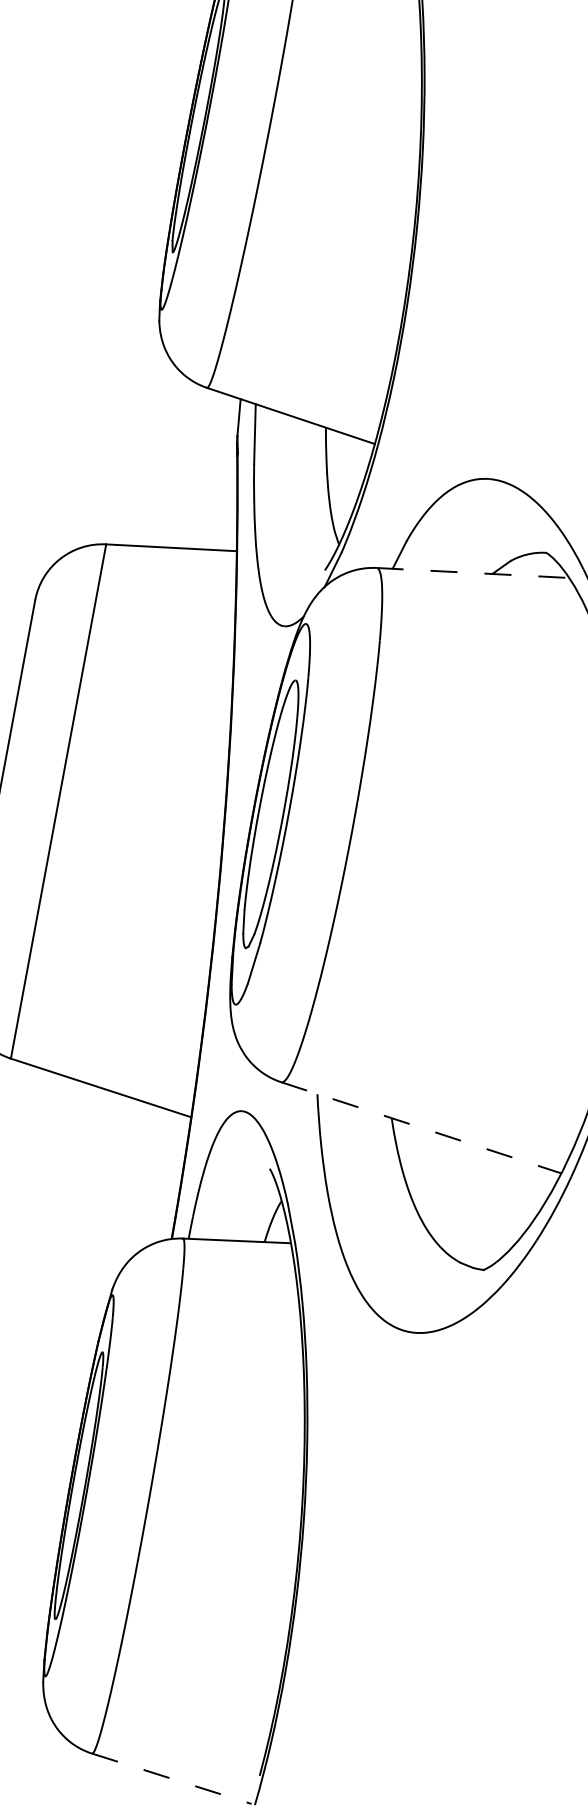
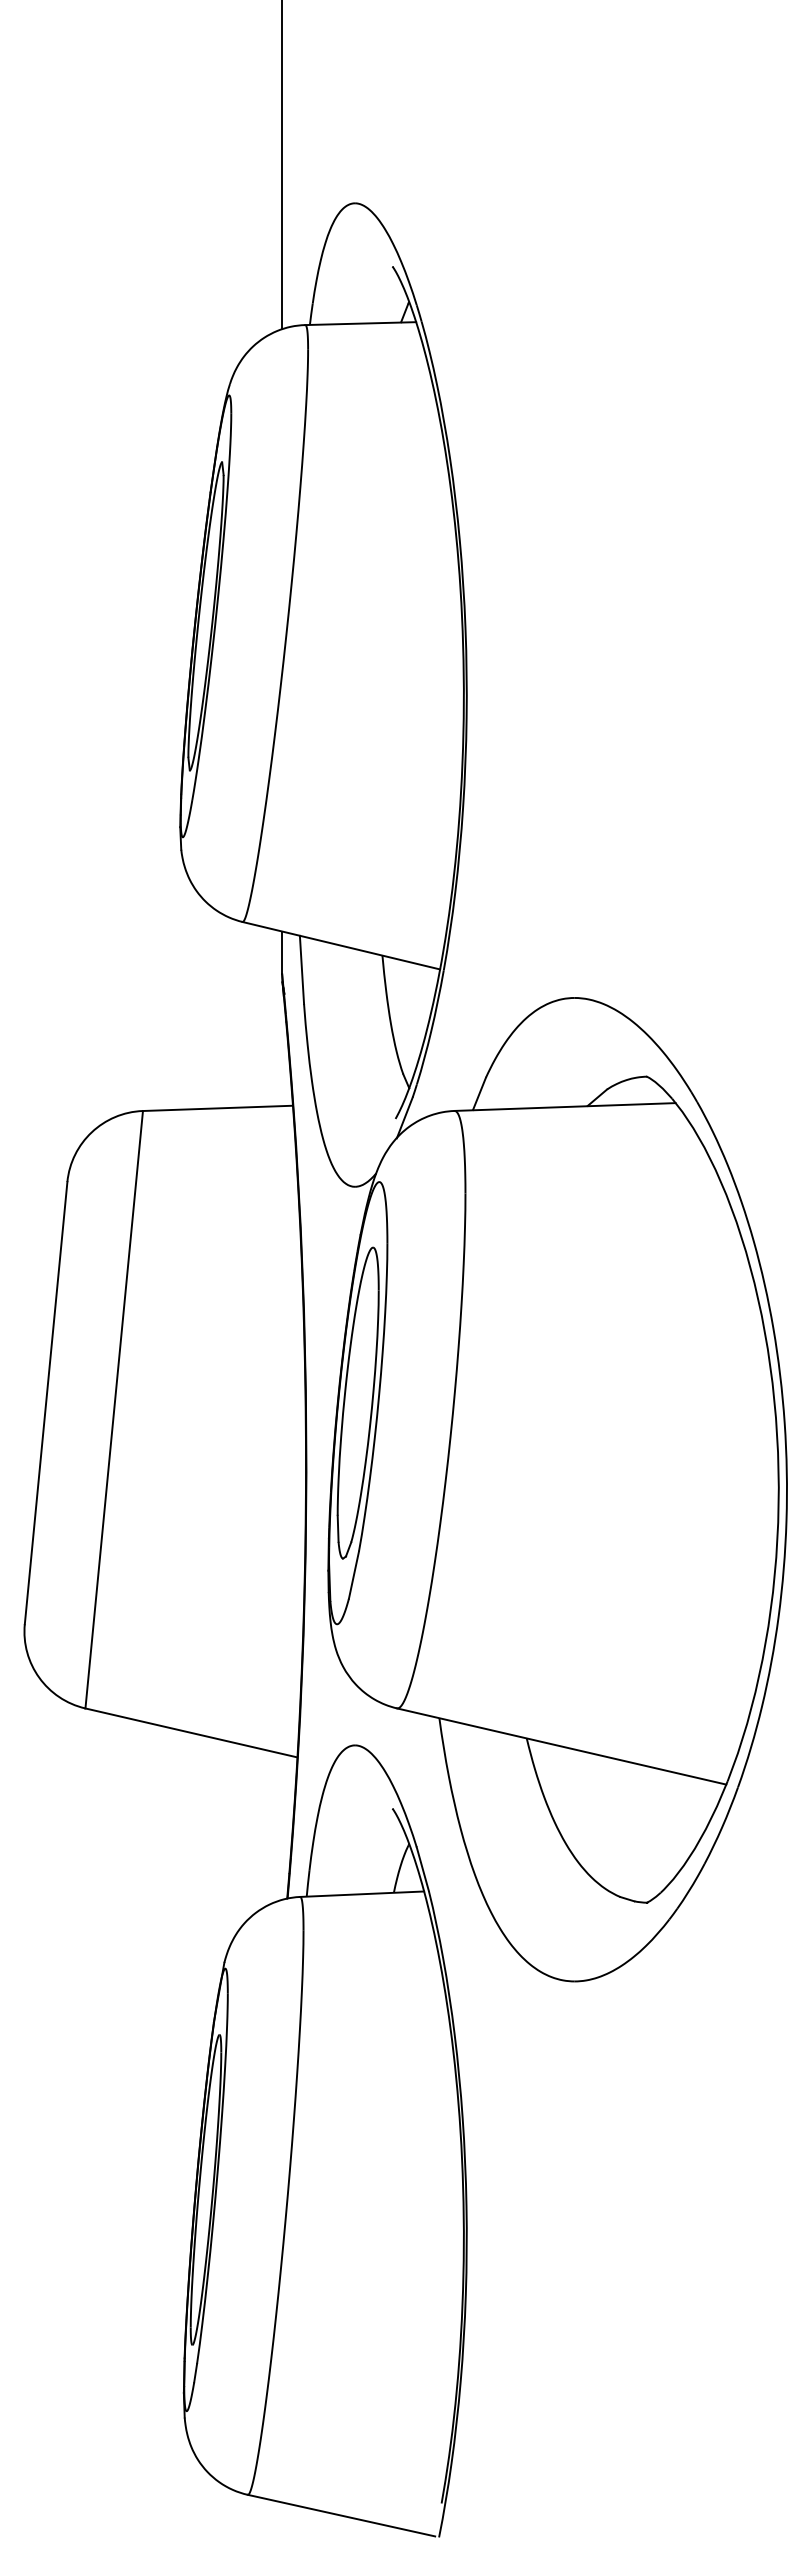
line: (473, 573) -> (565, 1107), dashed -> solid
line: (422, 1127) -> (562, 1746), dashed -> solid
line: (171, 1778) -> (341, 2515), dashed -> solid

